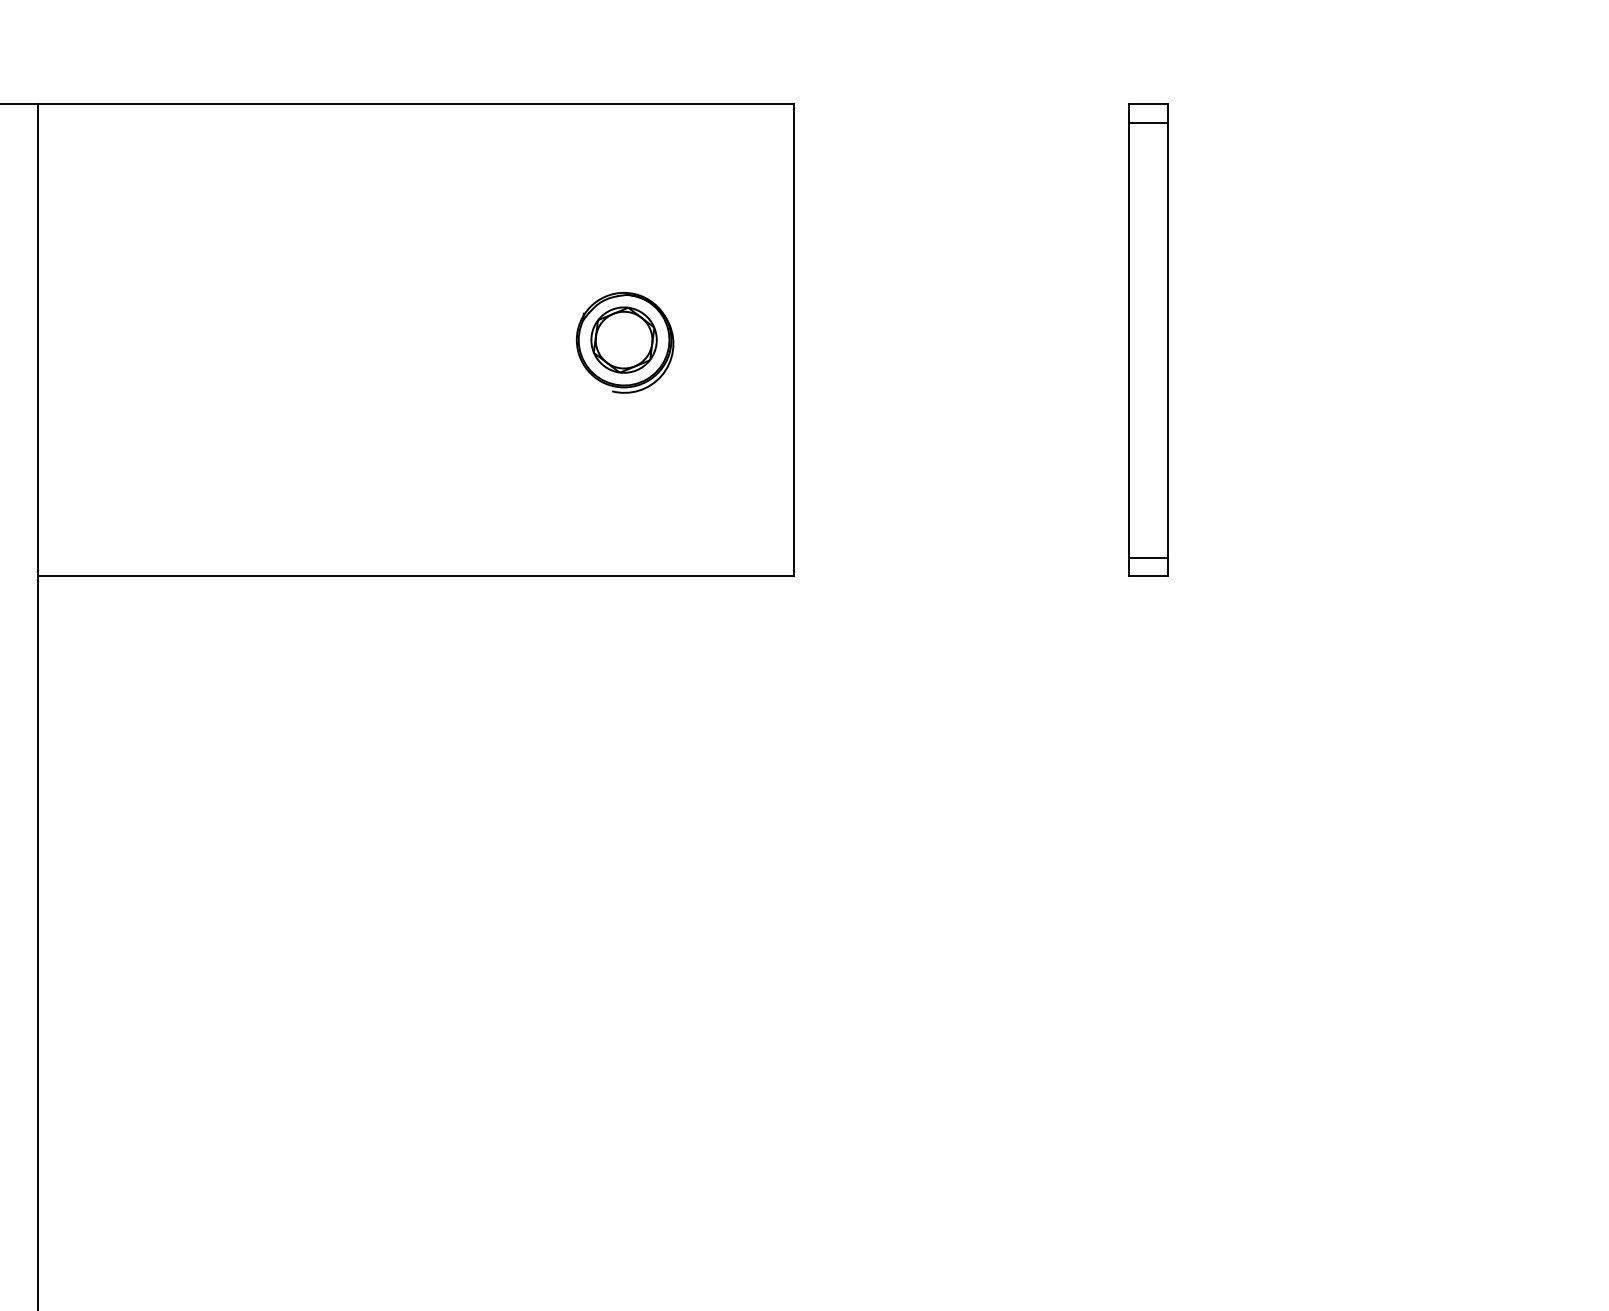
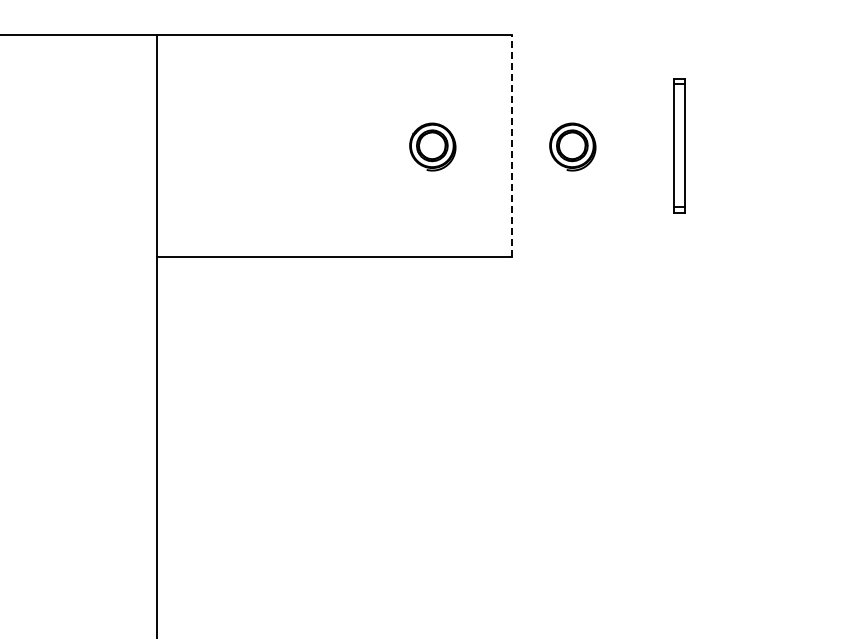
line: (794, 339) -> (512, 145), solid -> dashed
part: (1149, 339) -> (679, 145), size x0.6
part: (921, 341) -> (572, 146), added

